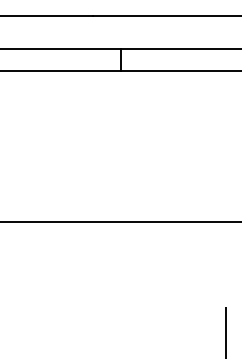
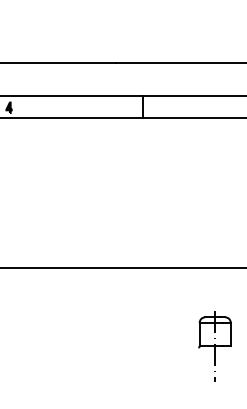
part: (192, 300) -> (214, 346), added

